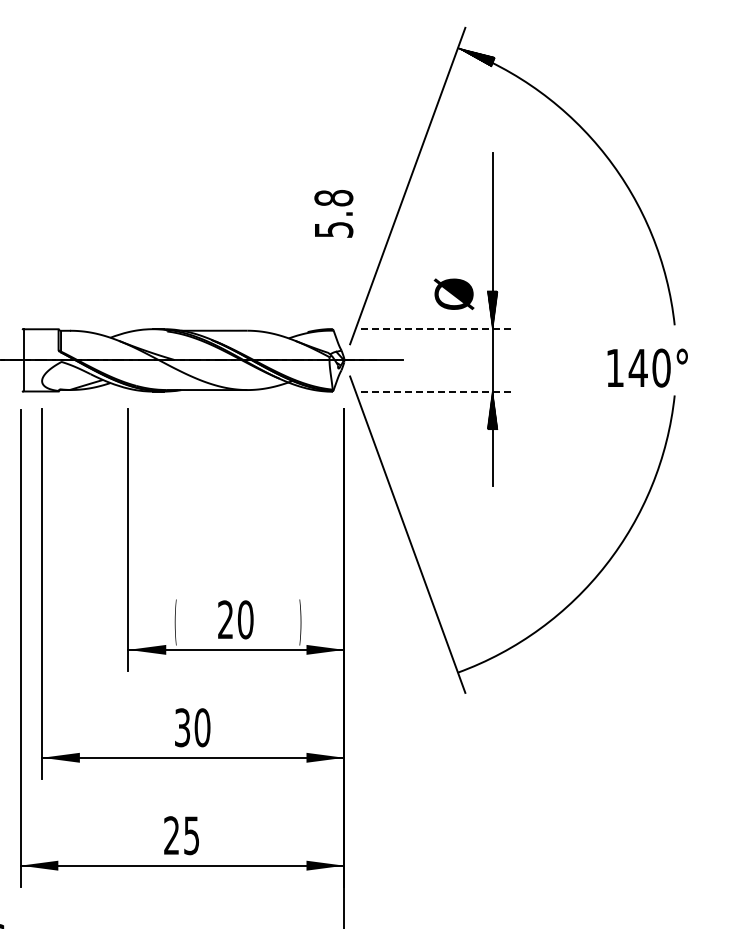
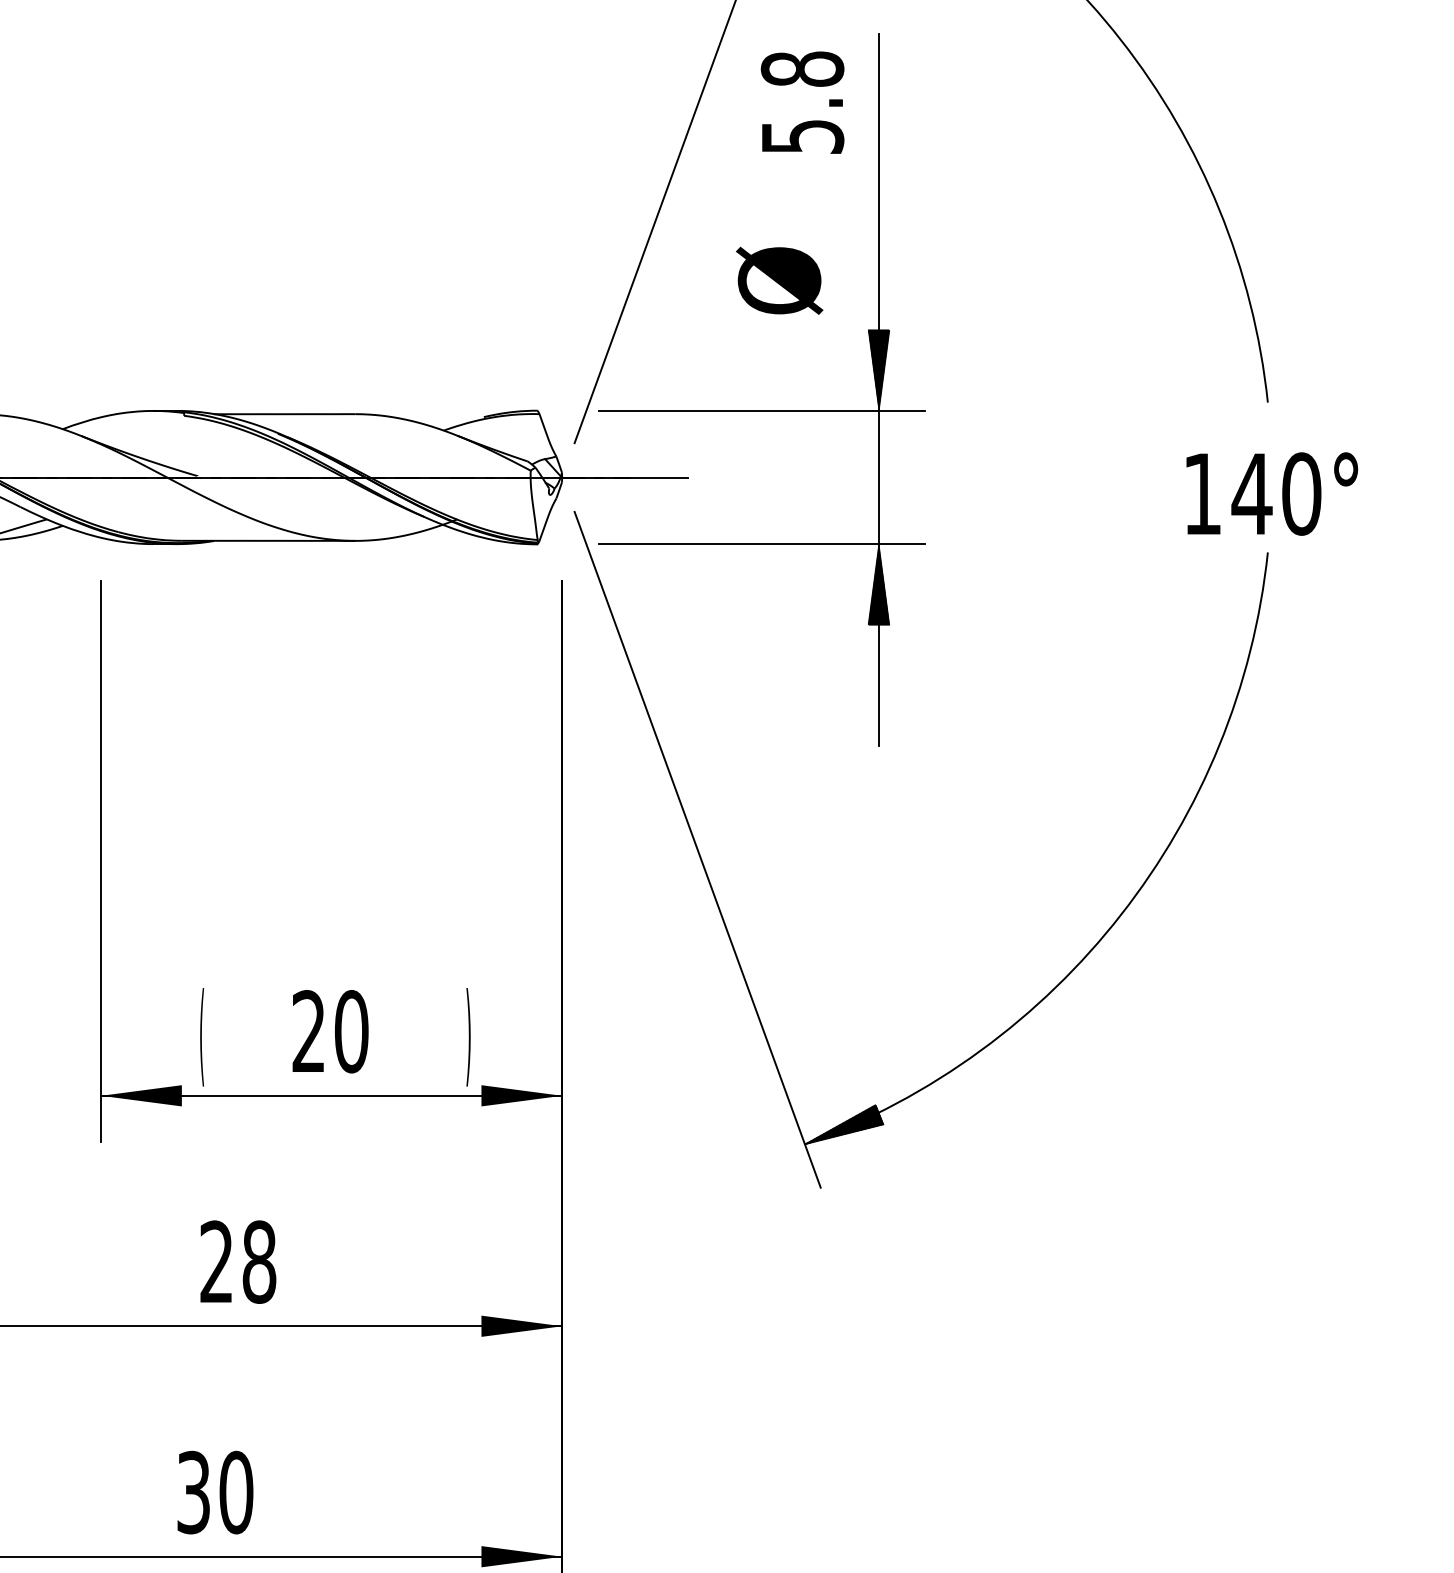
text: (333, 213) -> (801, 101), moved
text: (453, 293) -> (778, 279), moved
line: (438, 329) -> (763, 411), dashed -> solid
text: (647, 367) -> (1271, 492), moved
line: (438, 391) -> (763, 543), dashed -> solid
hatch: (476, 663) -> (844, 1124), added
text: (192, 727) -> (237, 1261), 30 -> 28
text: (181, 835) -> (214, 1492), 25 -> 30

